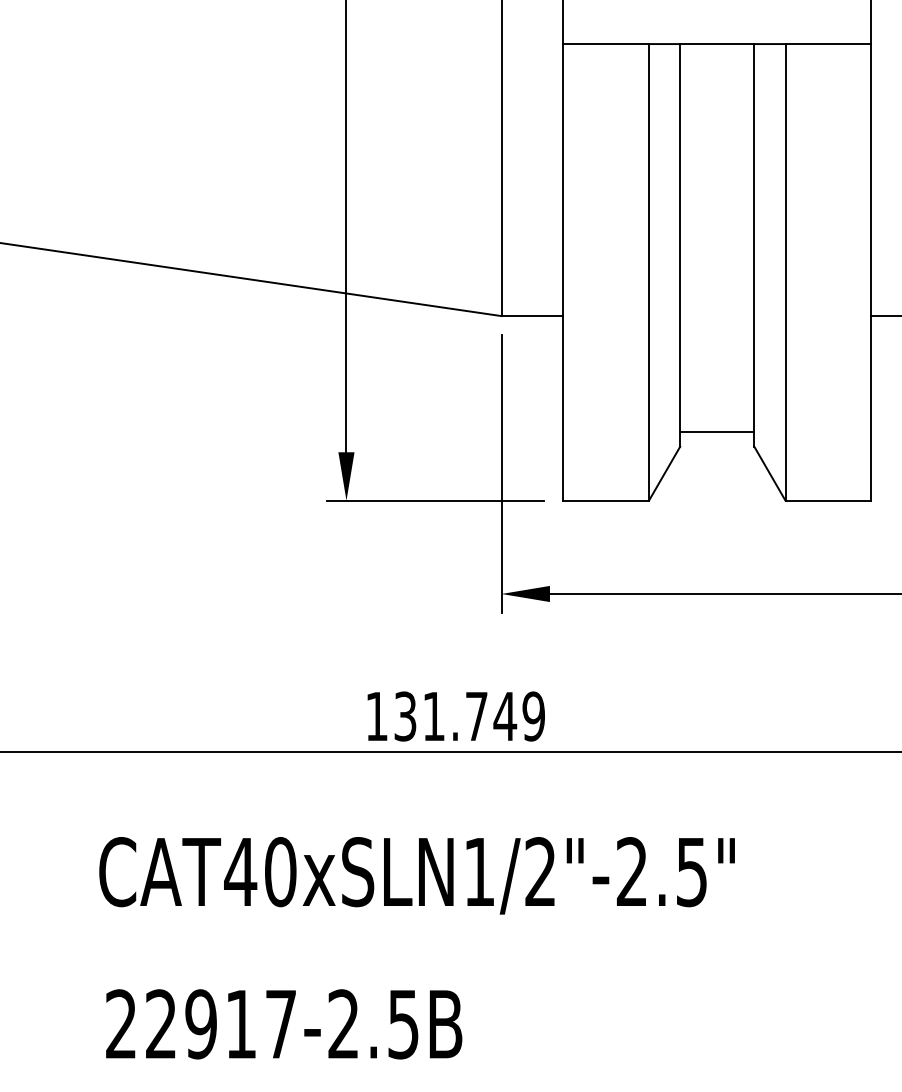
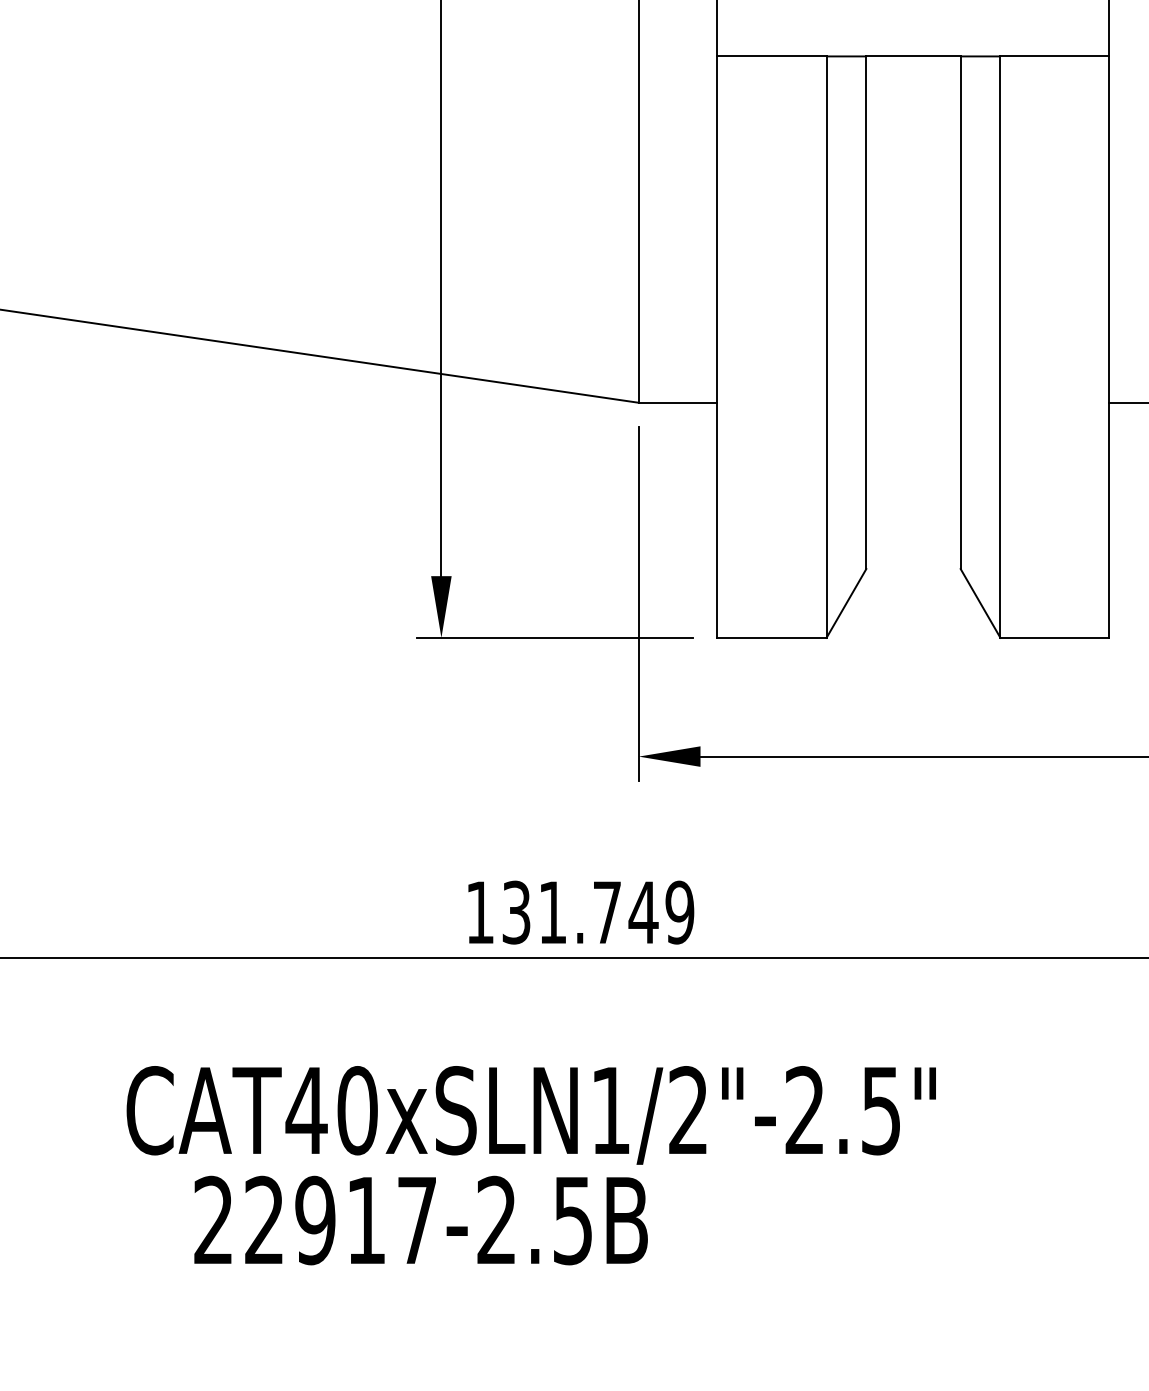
line: (717, 431) -> (913, 549), removed
text: (283, 1024) -> (420, 1220), moved

